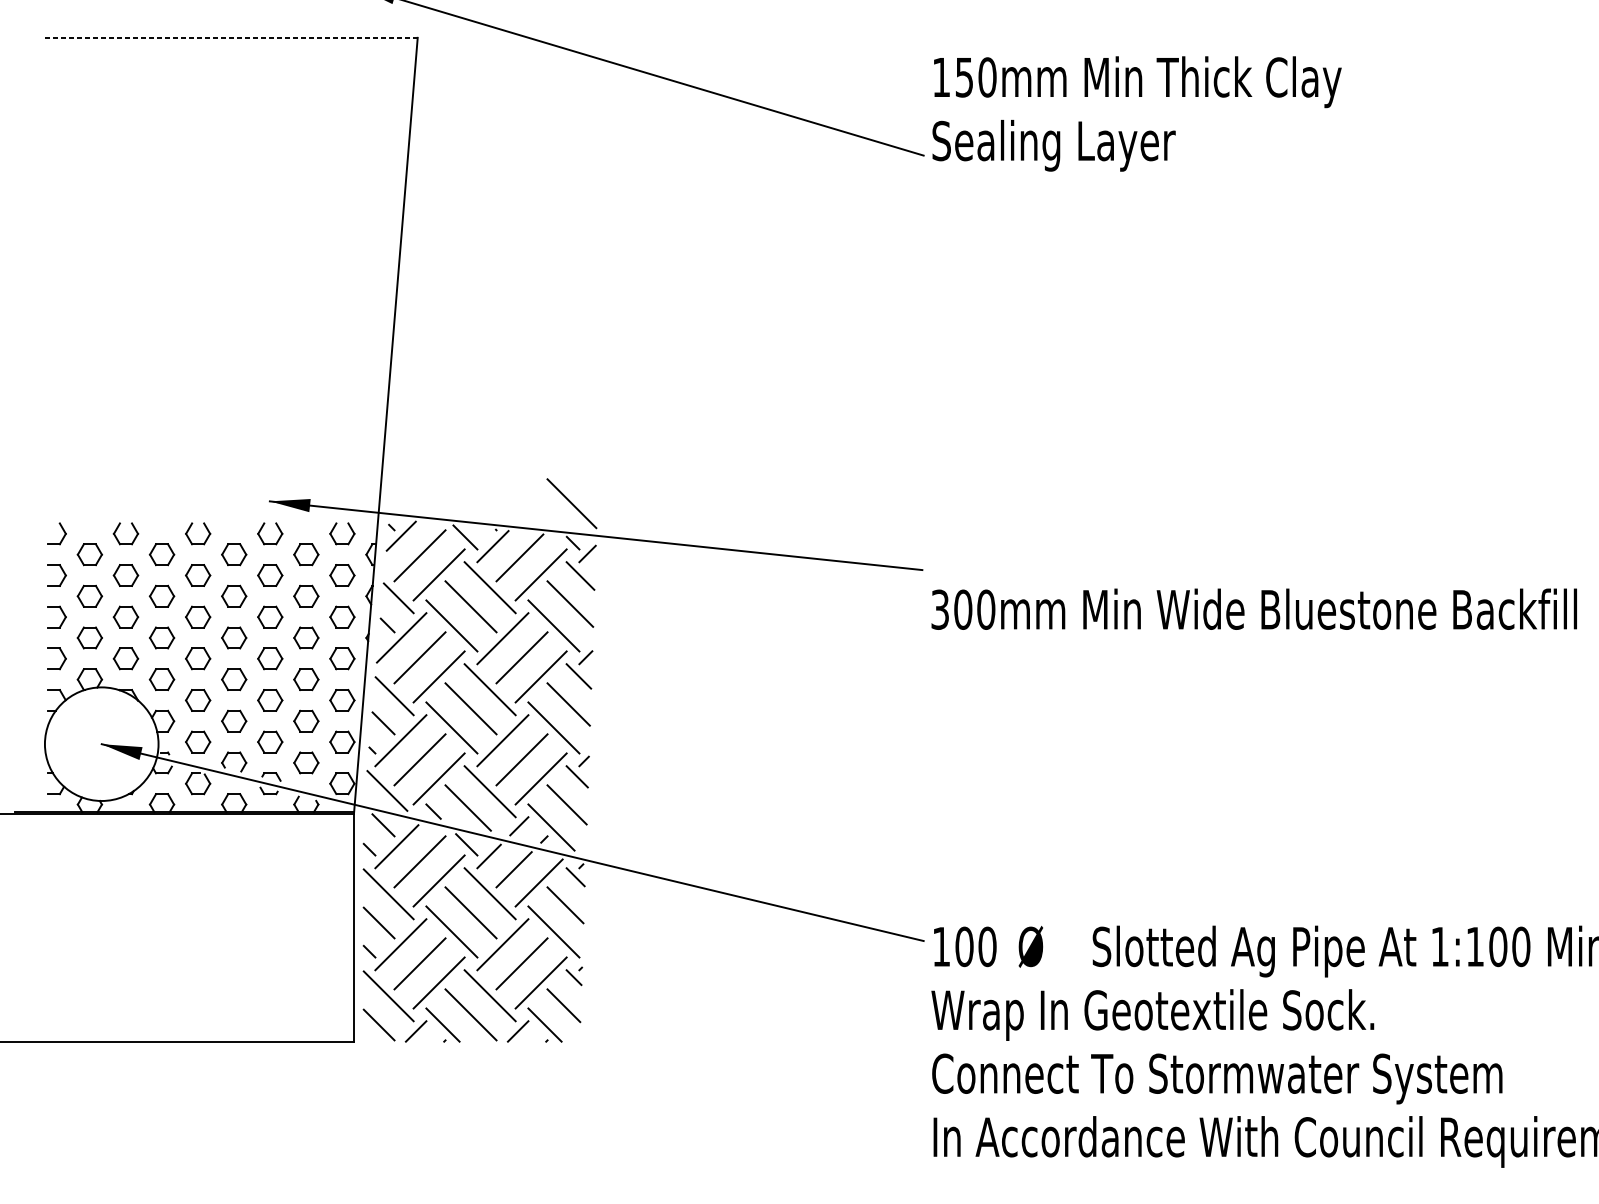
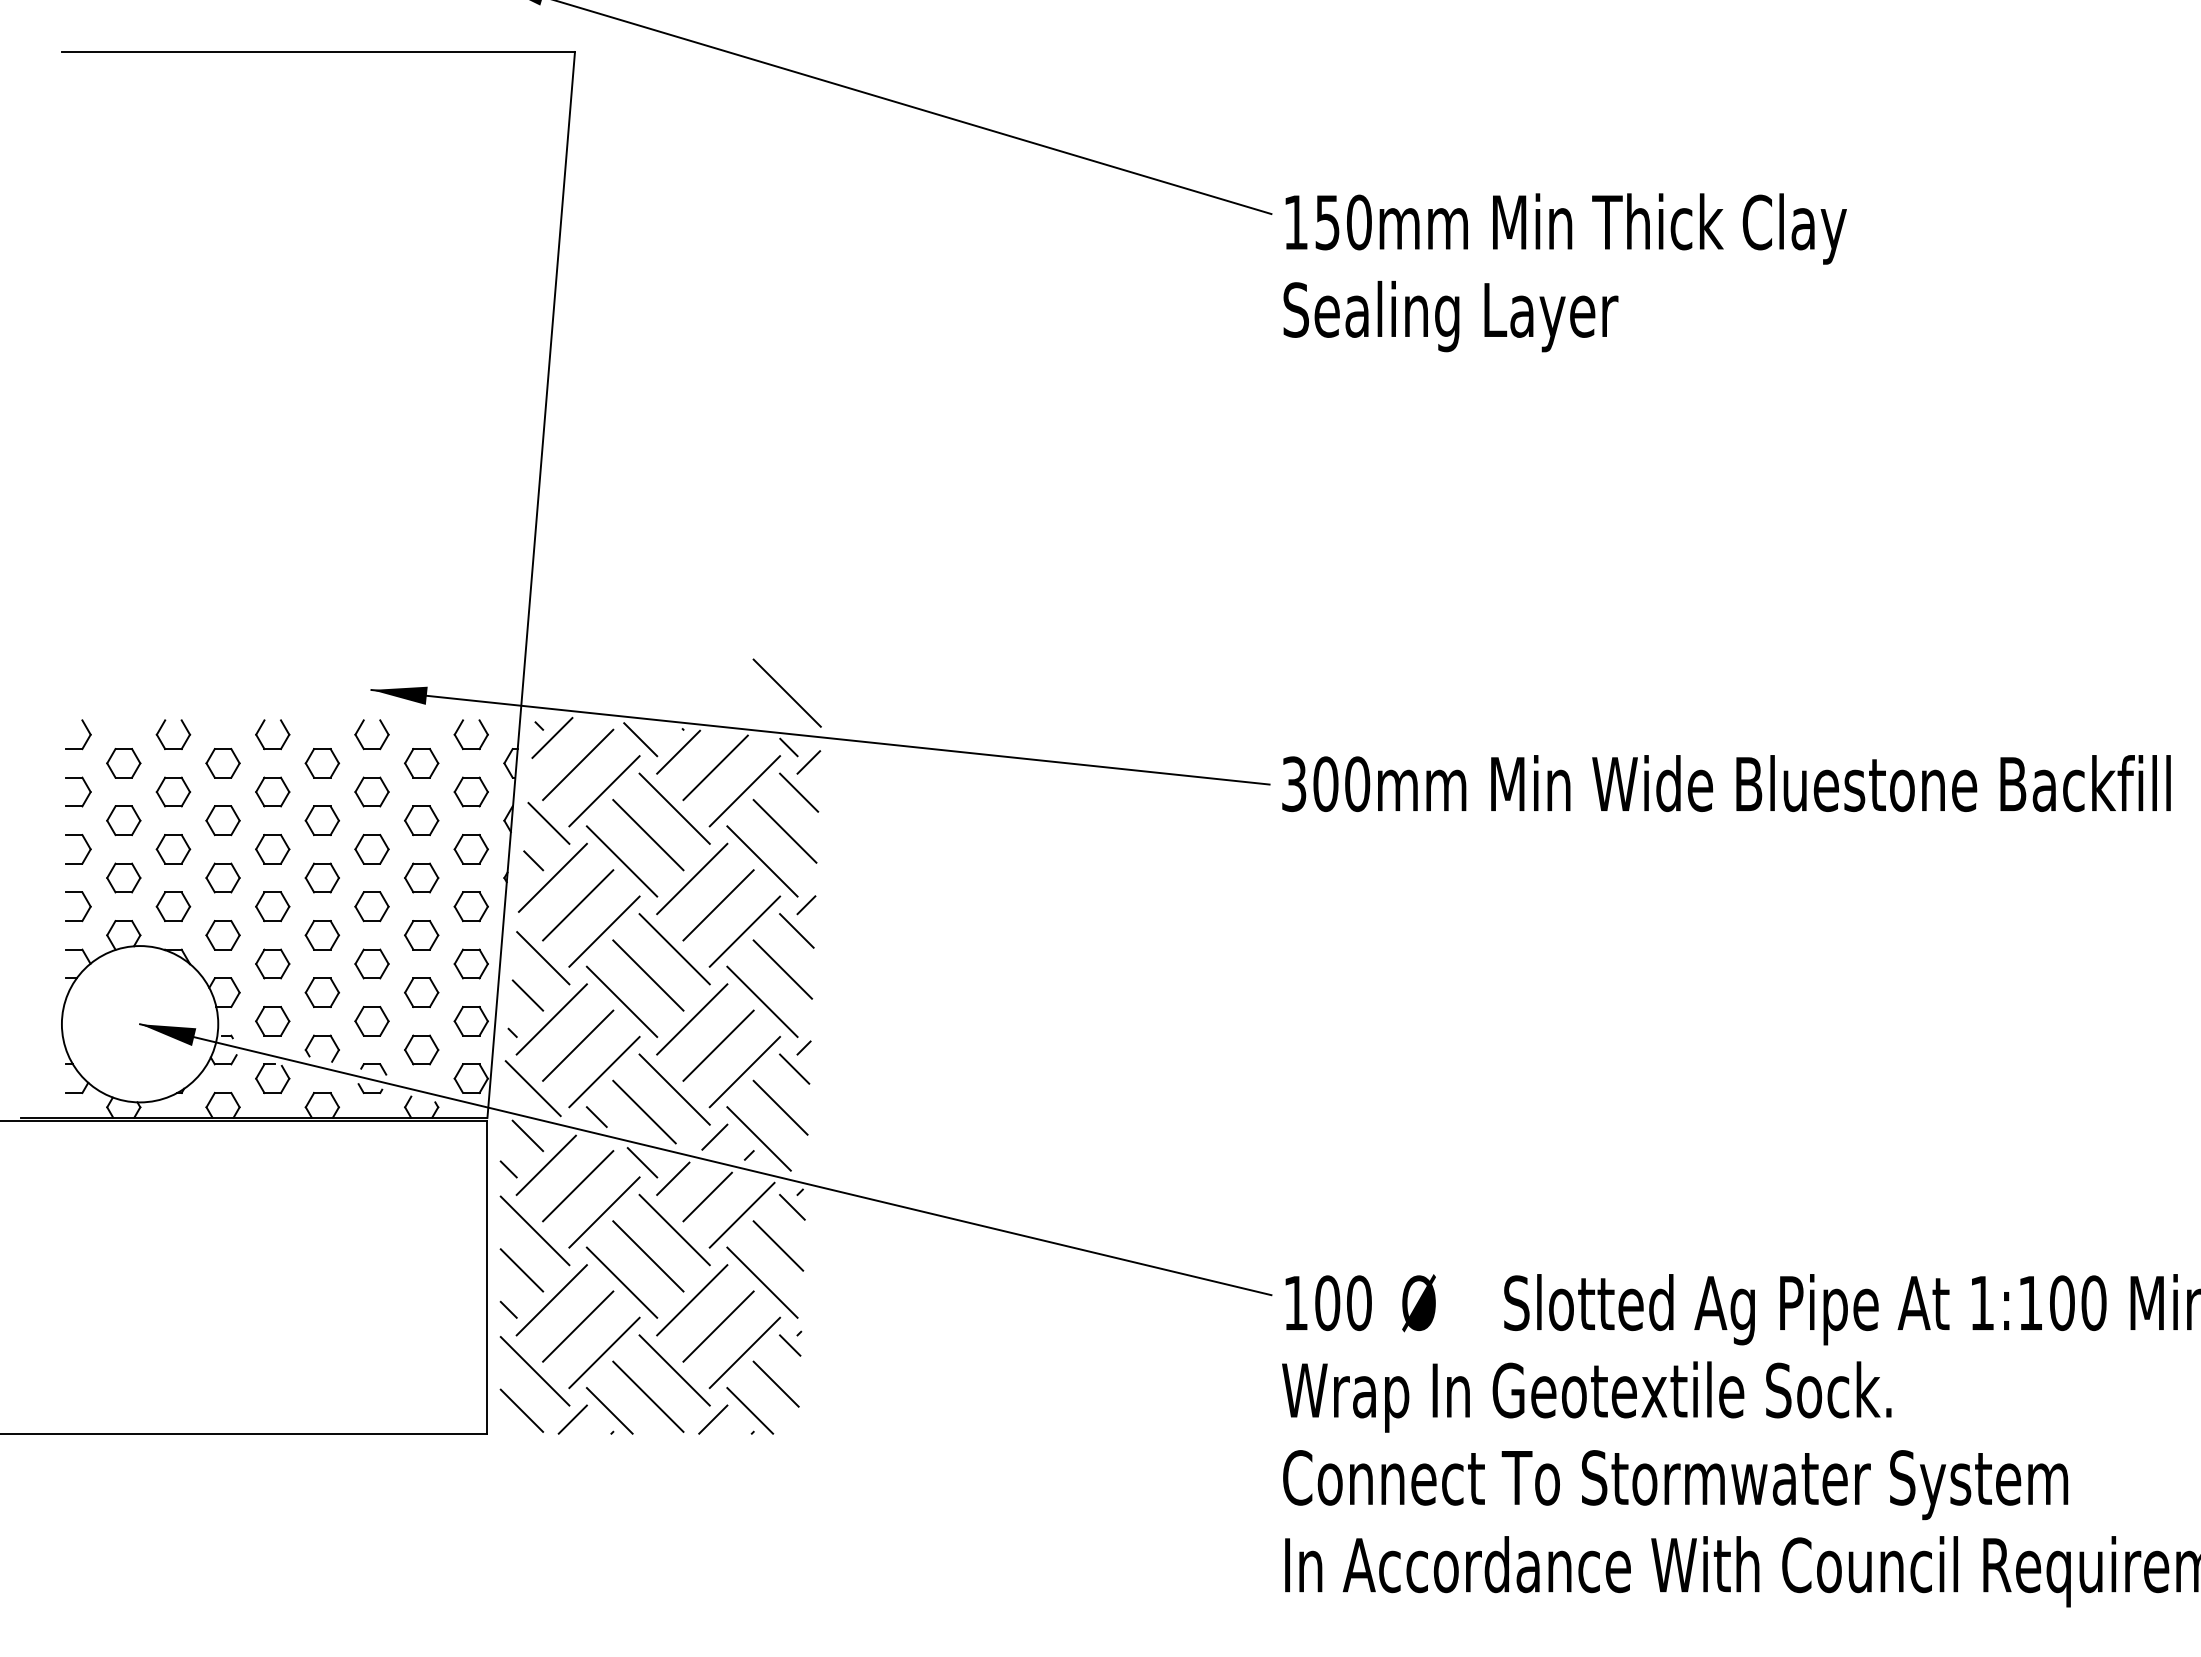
line: (232, 37) -> (319, 51), dashed -> solid
text: (1136, 113) -> (1564, 272), moved
text: (1254, 609) -> (1726, 783), moved

